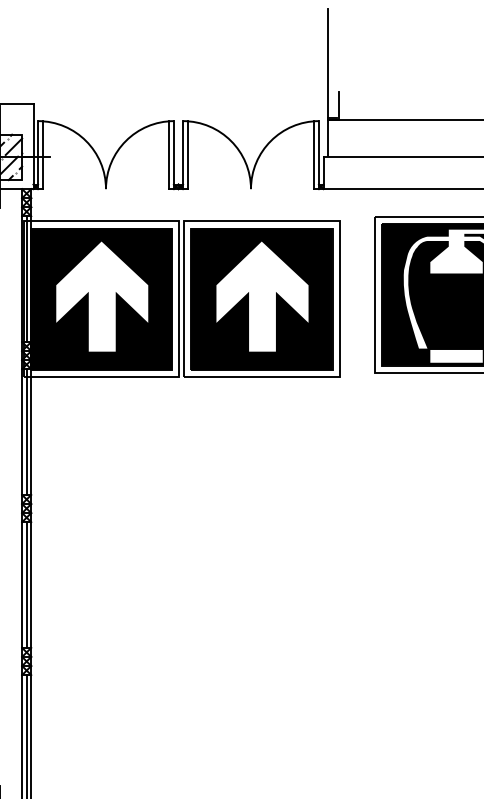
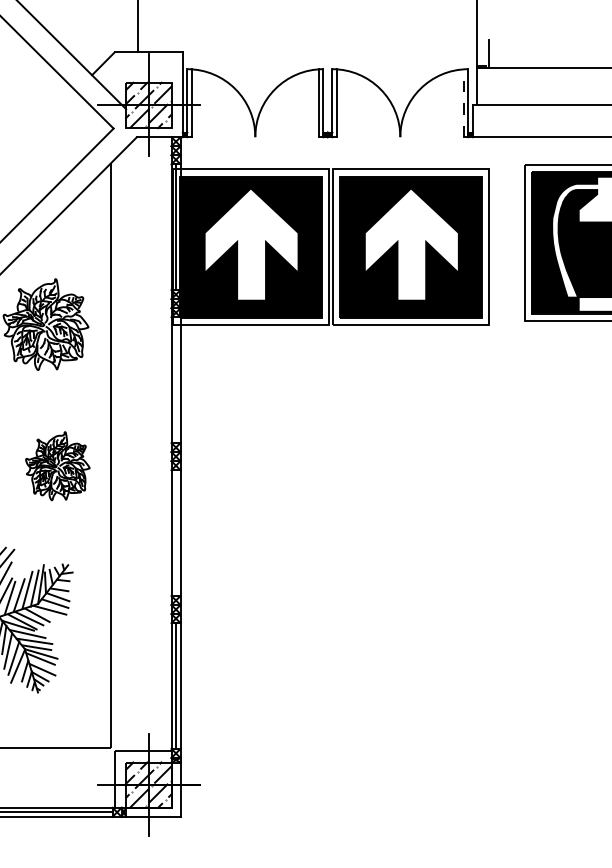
line: (314, 155) -> (463, 103), solid -> dashed
line: (27, 432) -> (176, 380), removed
line: (27, 584) -> (176, 532), removed

